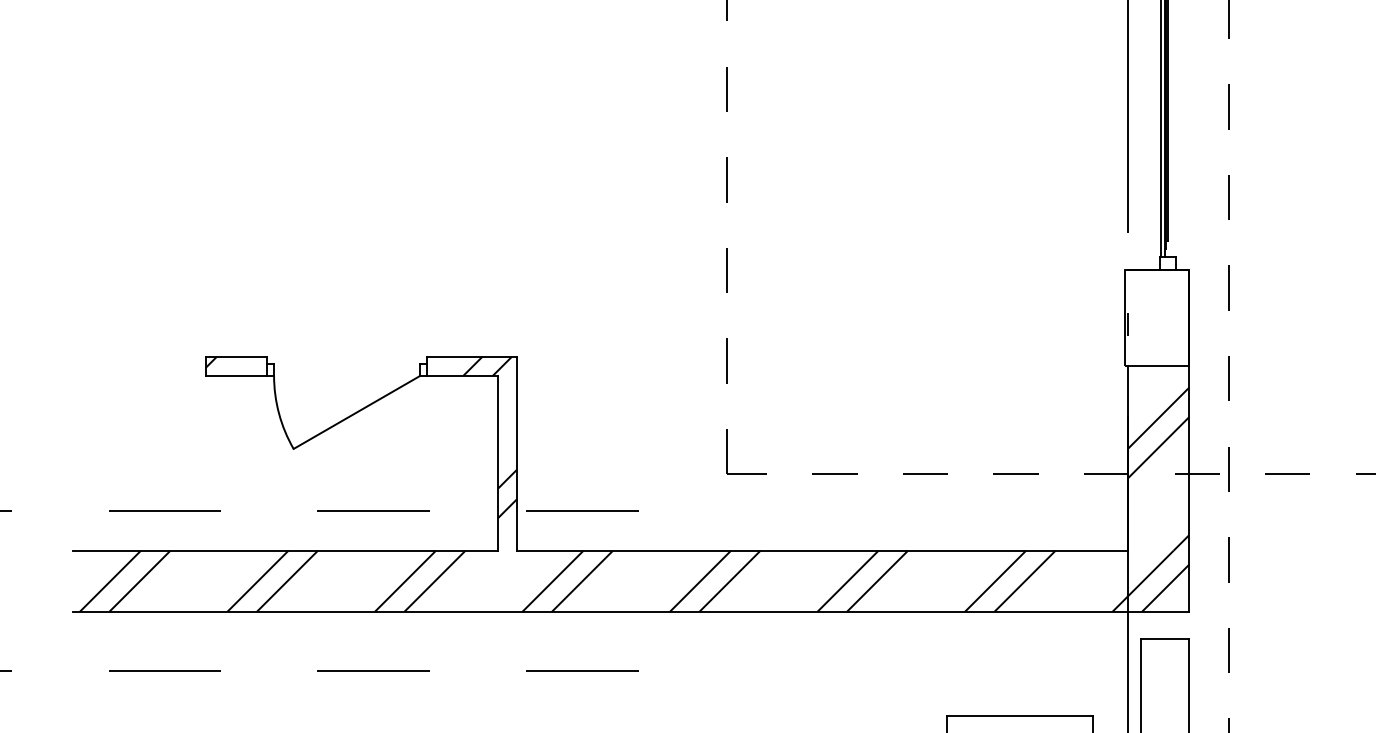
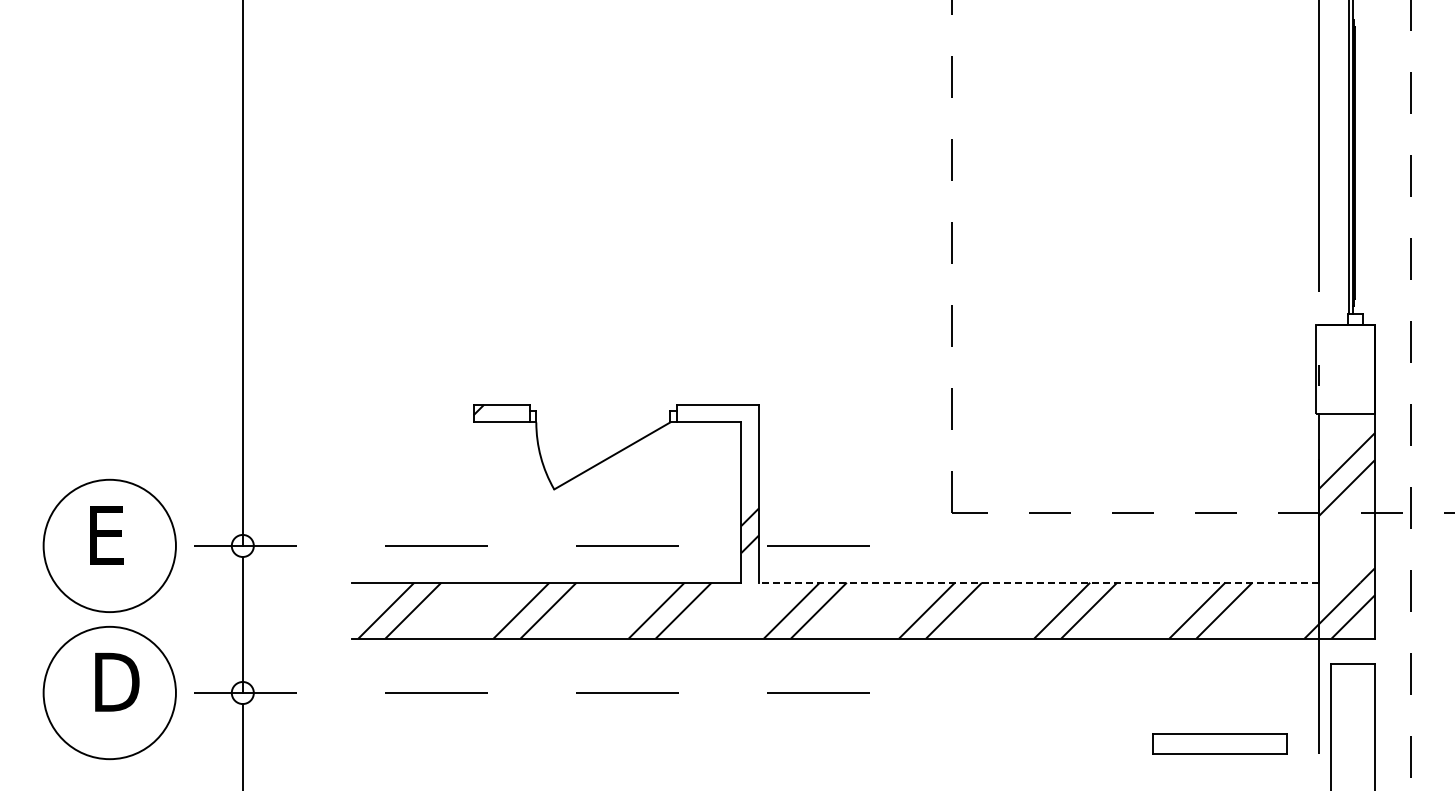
hatch: (487, 366) -> (731, 413), removed
line: (822, 550) -> (1038, 582), solid -> dashed

